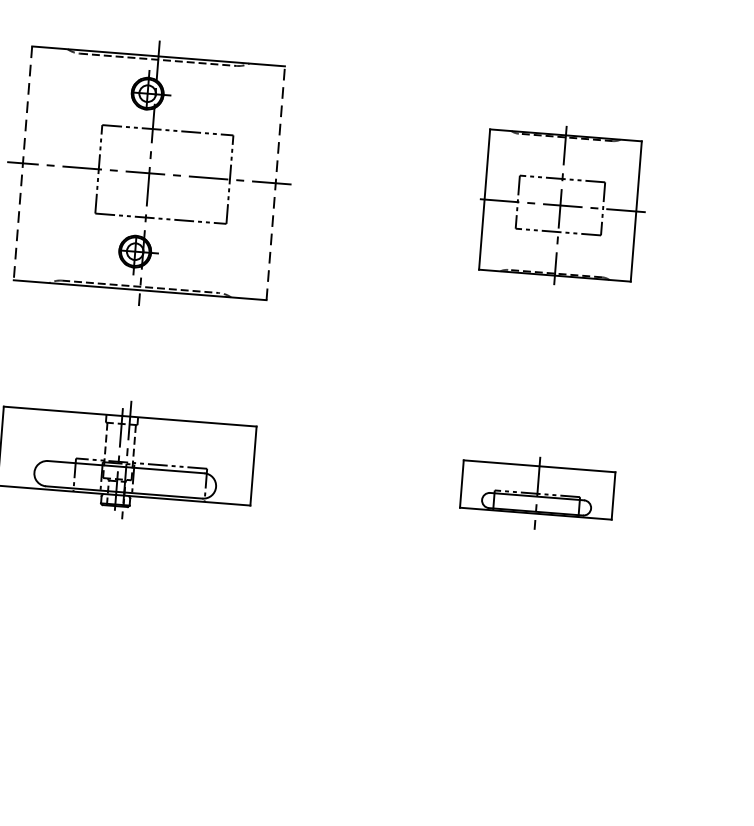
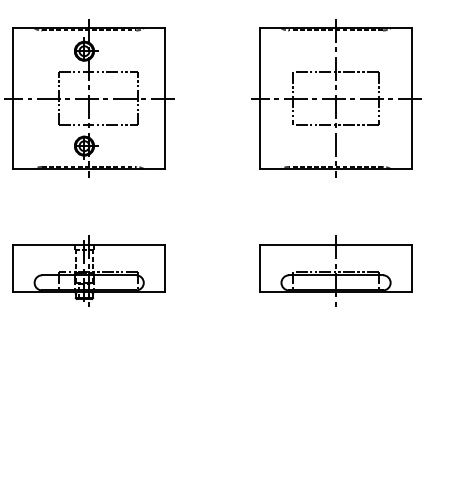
line: (23, 164) -> (13, 99), dashed -> solid
line: (276, 182) -> (165, 98), dashed -> solid
part: (560, 205) -> (336, 98), size x1.67
part: (536, 491) -> (335, 270), size x1.67

